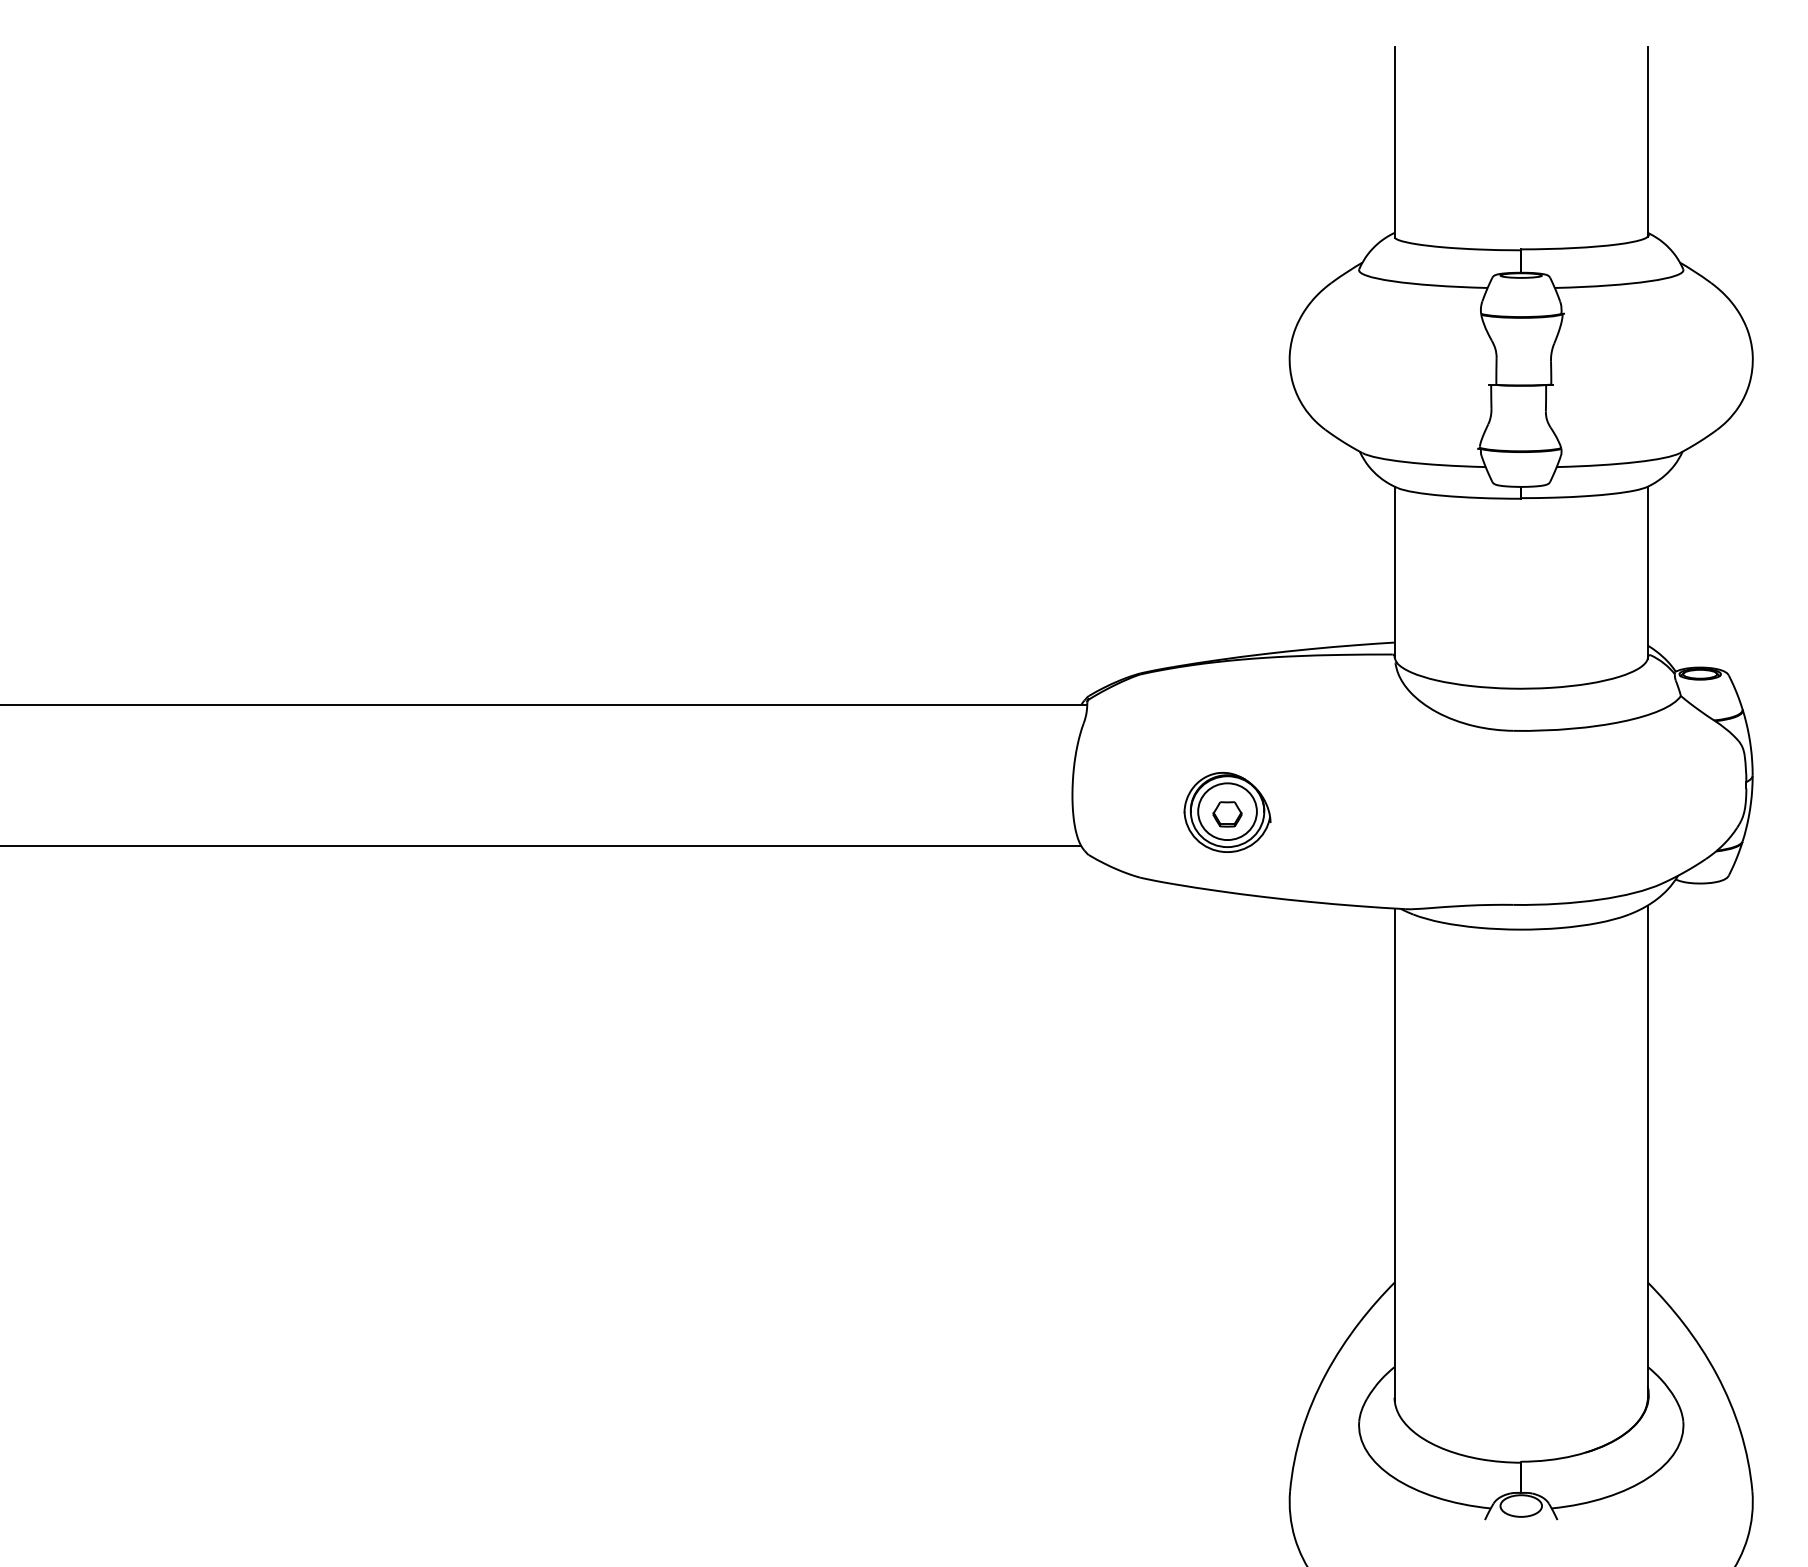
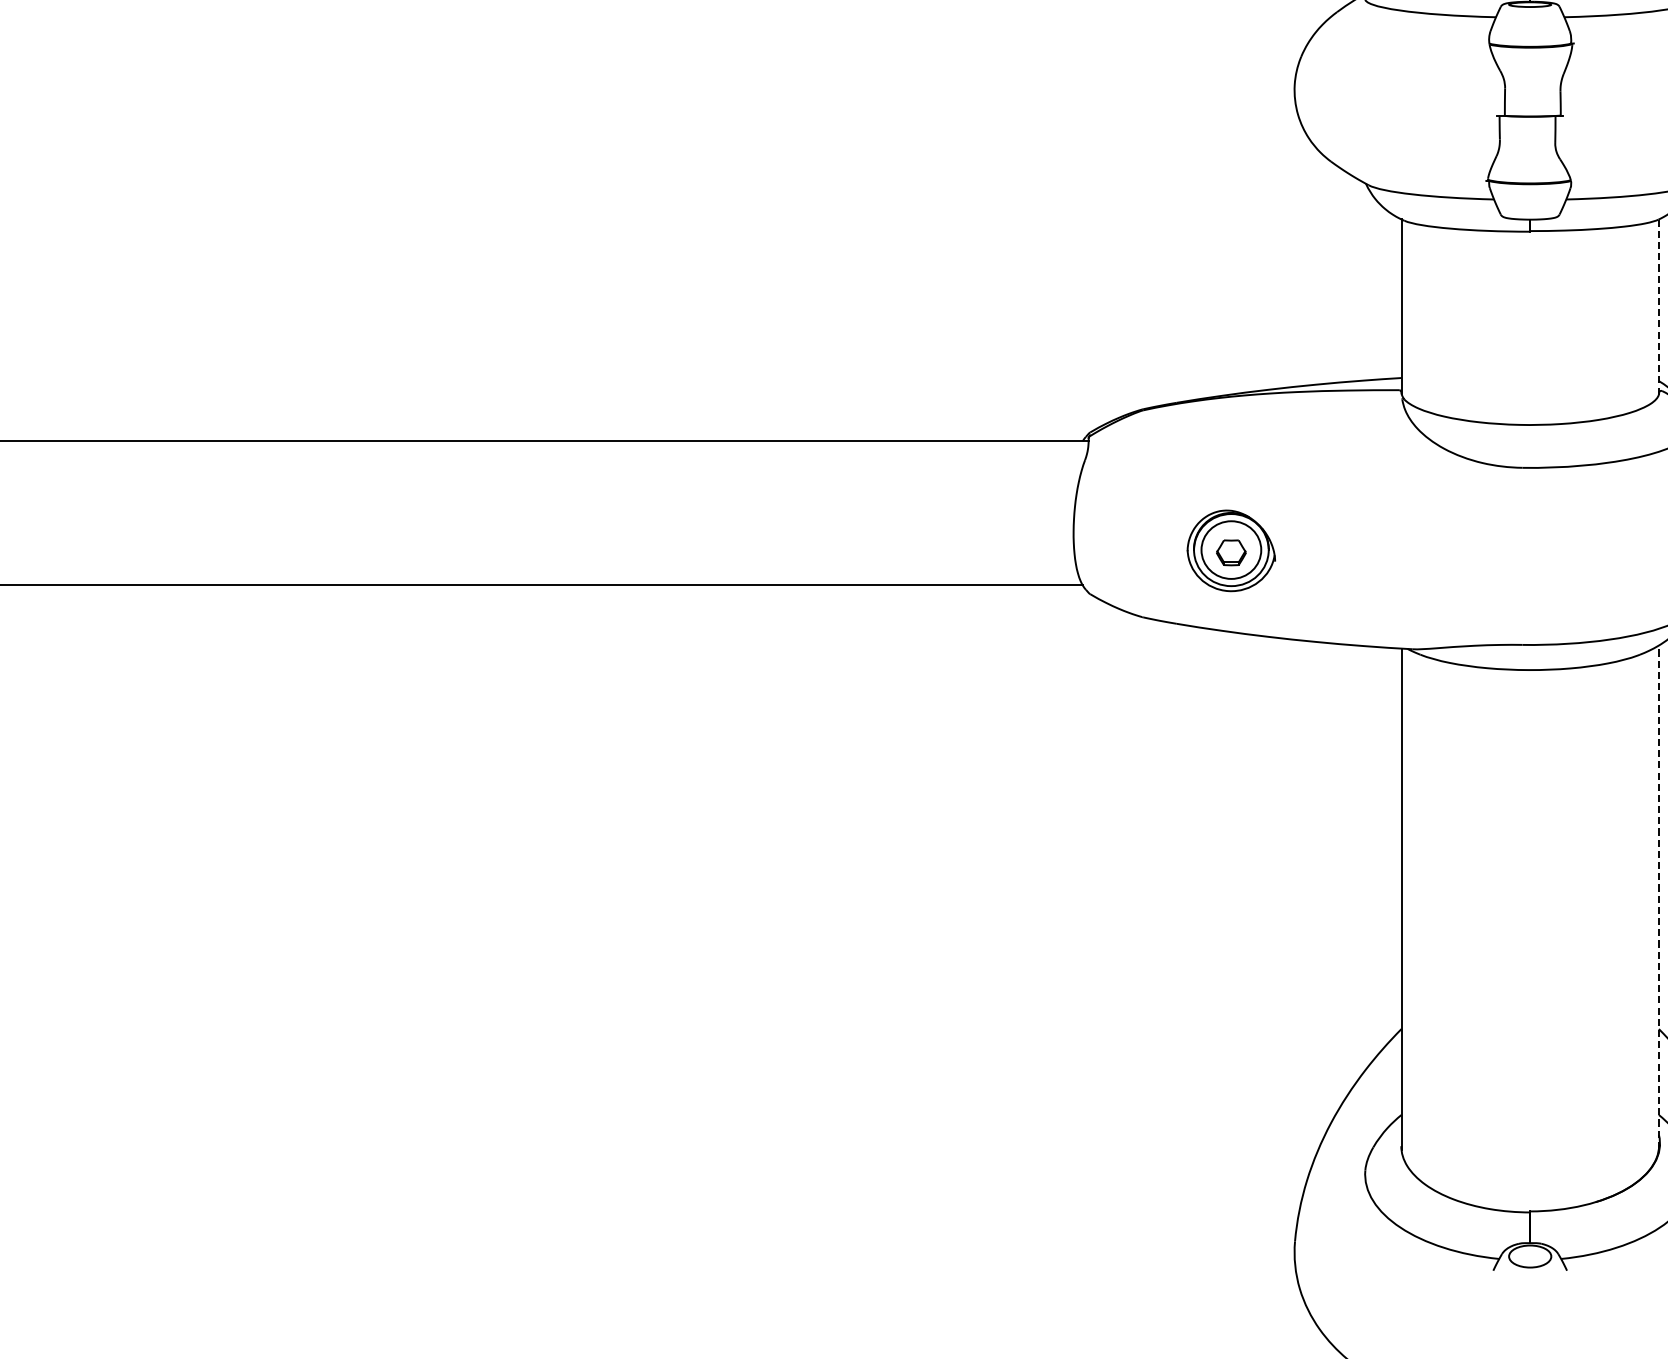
line: (1647, 572) -> (1658, 306), solid -> dashed
line: (1647, 1152) -> (1658, 896), solid -> dashed

